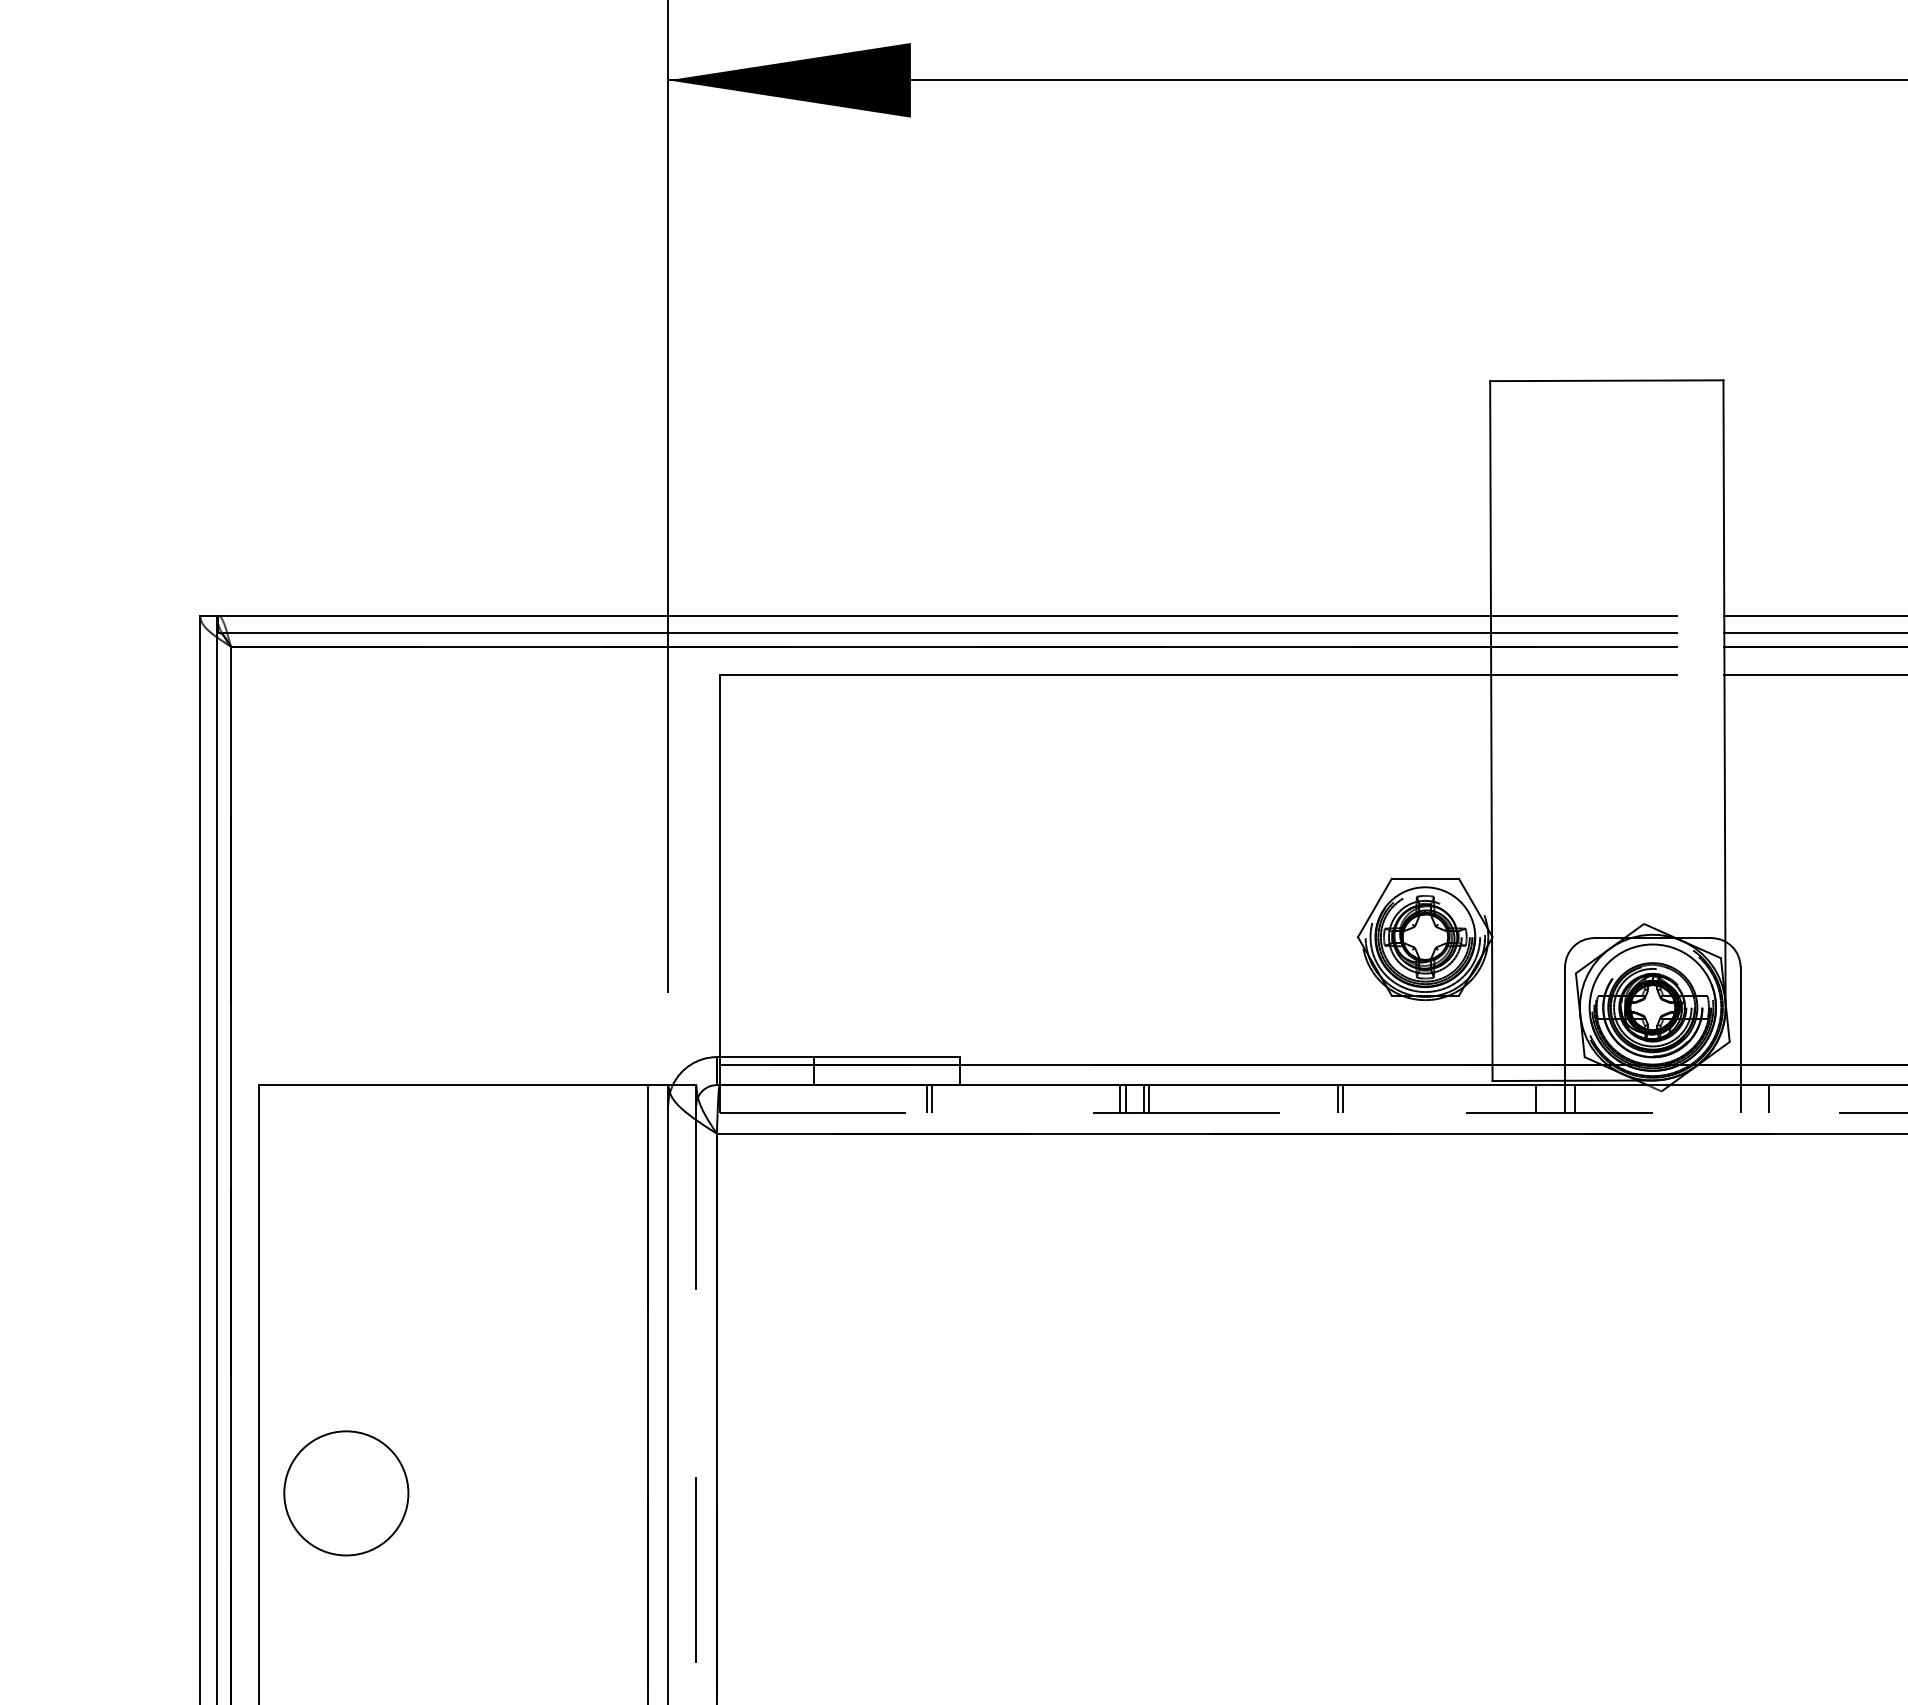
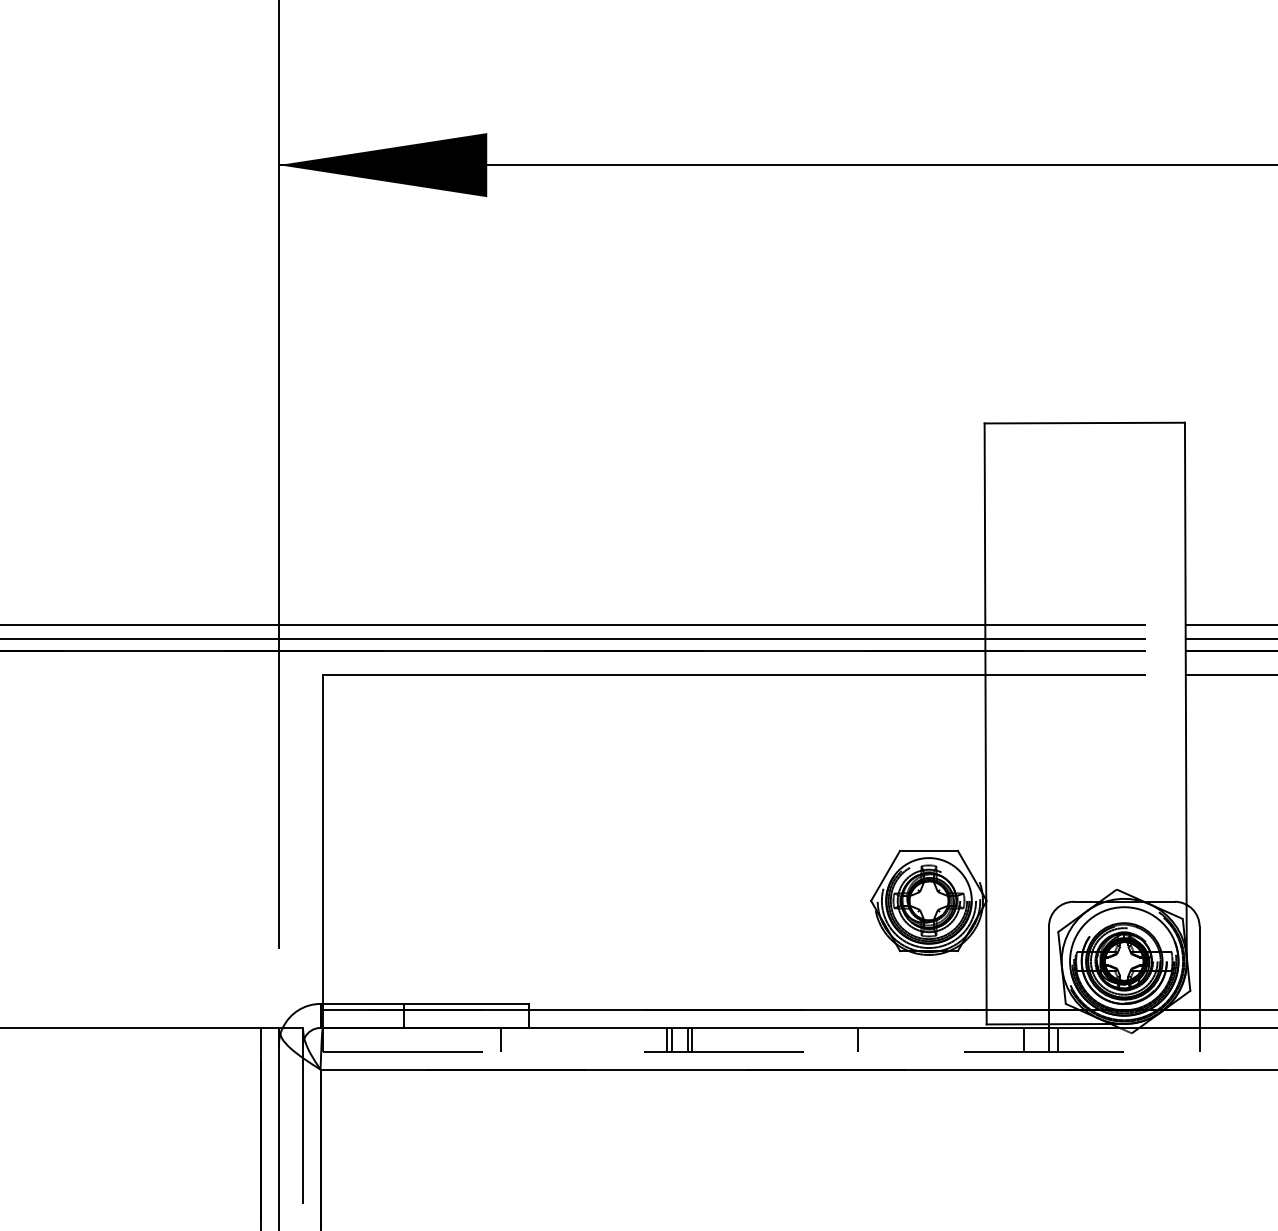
line: (931, 1099) -> (504, 1040), removed
line: (1337, 1099) -> (853, 1040), removed
line: (1769, 1099) -> (1224, 1040), removed

